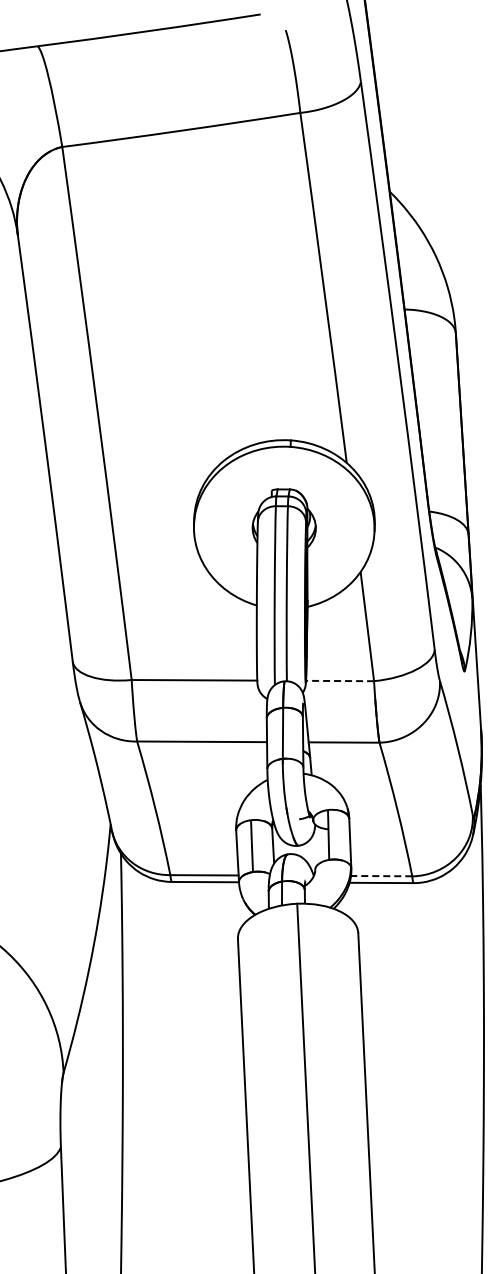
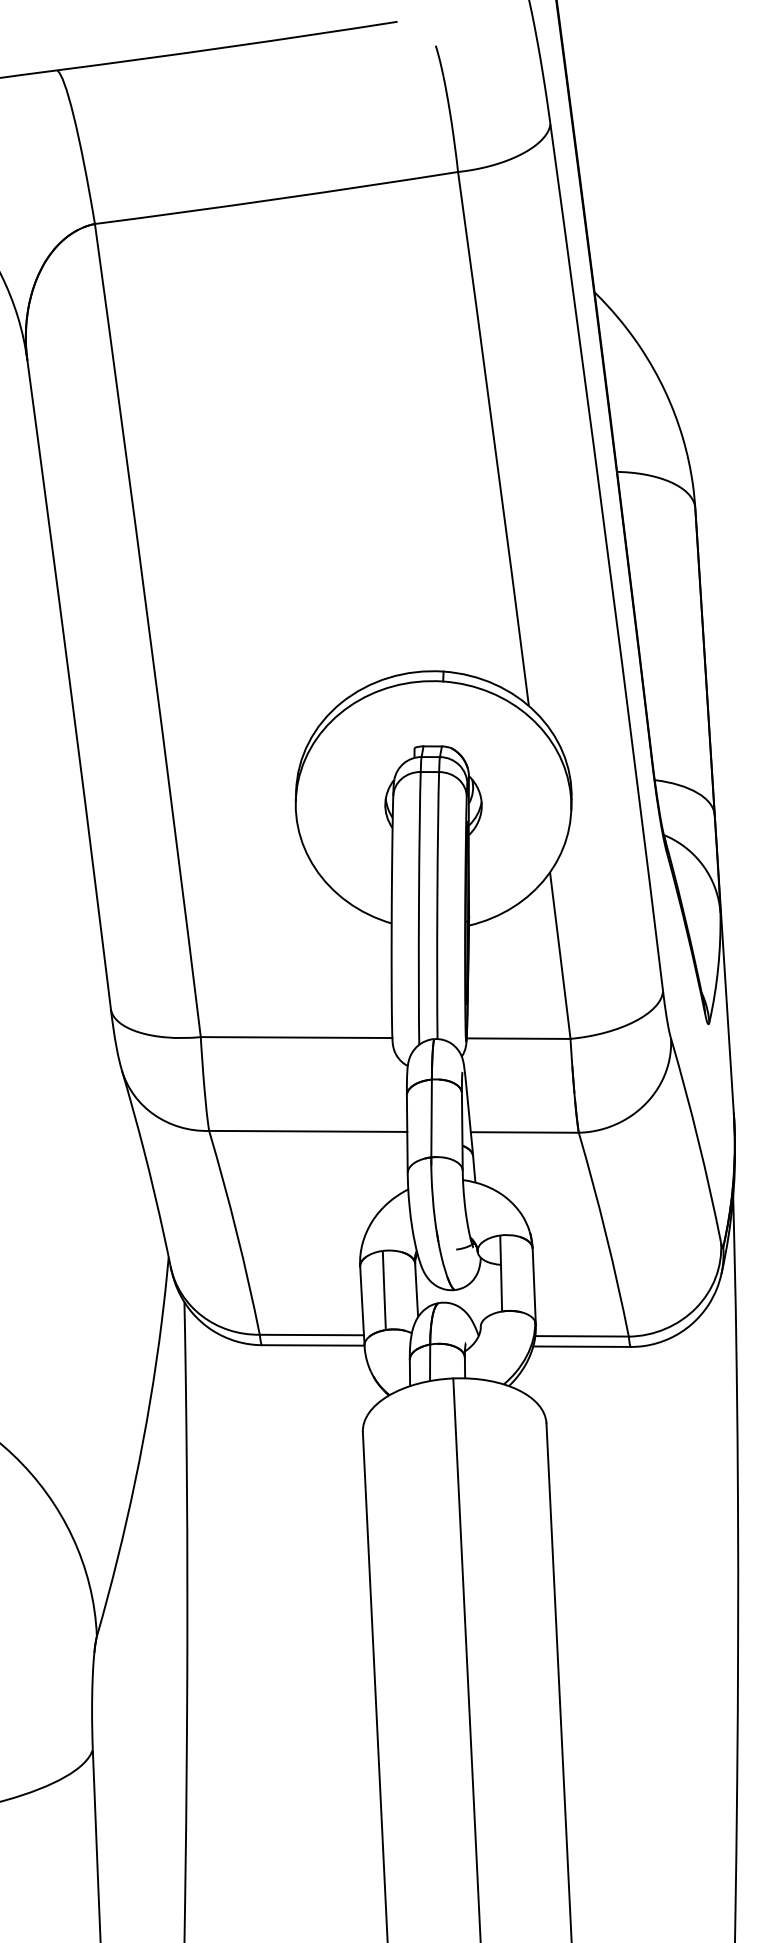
line: (339, 681) -> (517, 1039), dashed -> solid
line: (381, 876) -> (581, 1336), dashed -> solid

